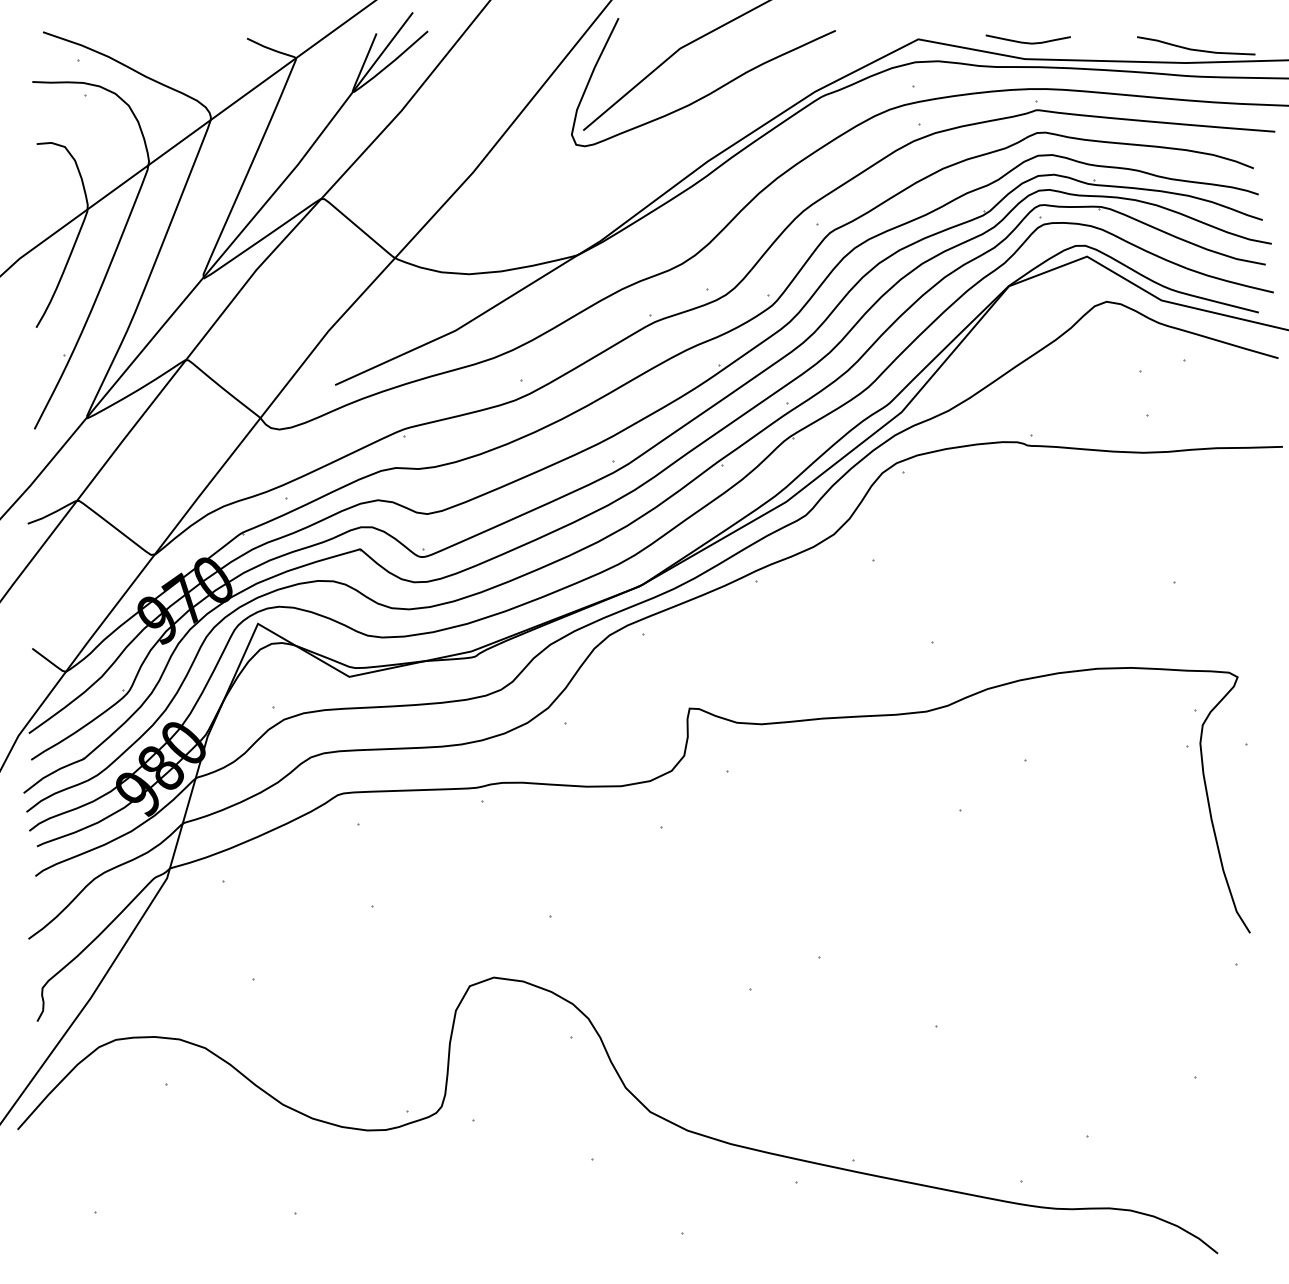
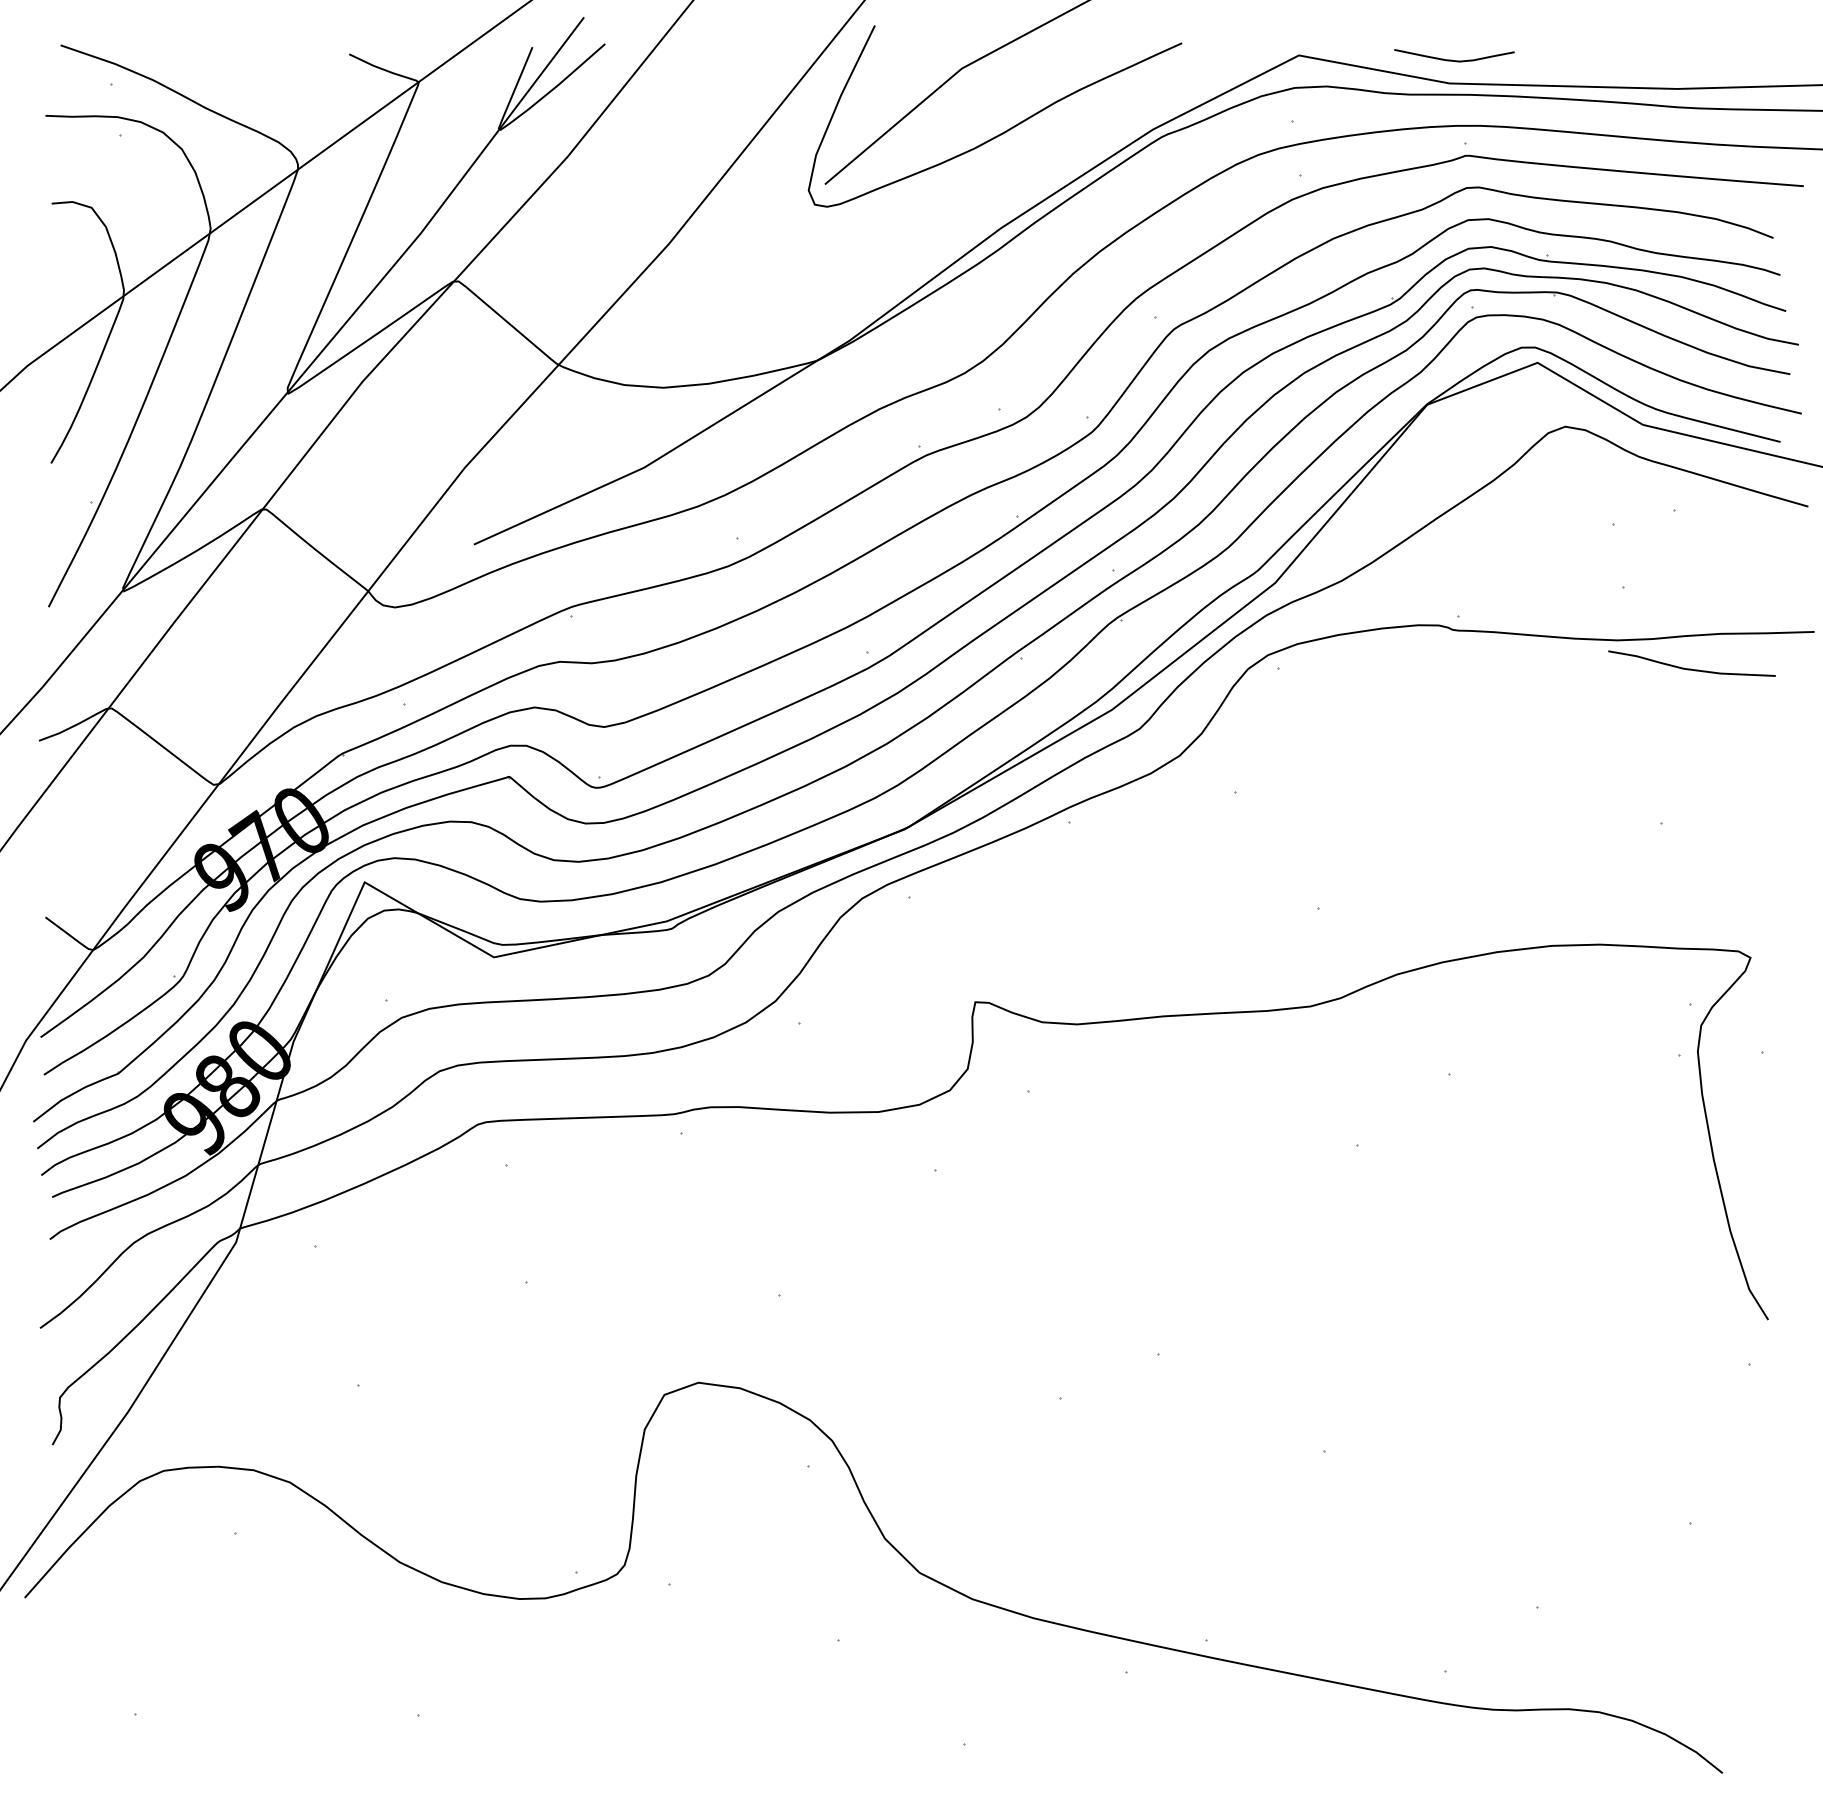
curve: (1195, 49) -> (1691, 668), moved

